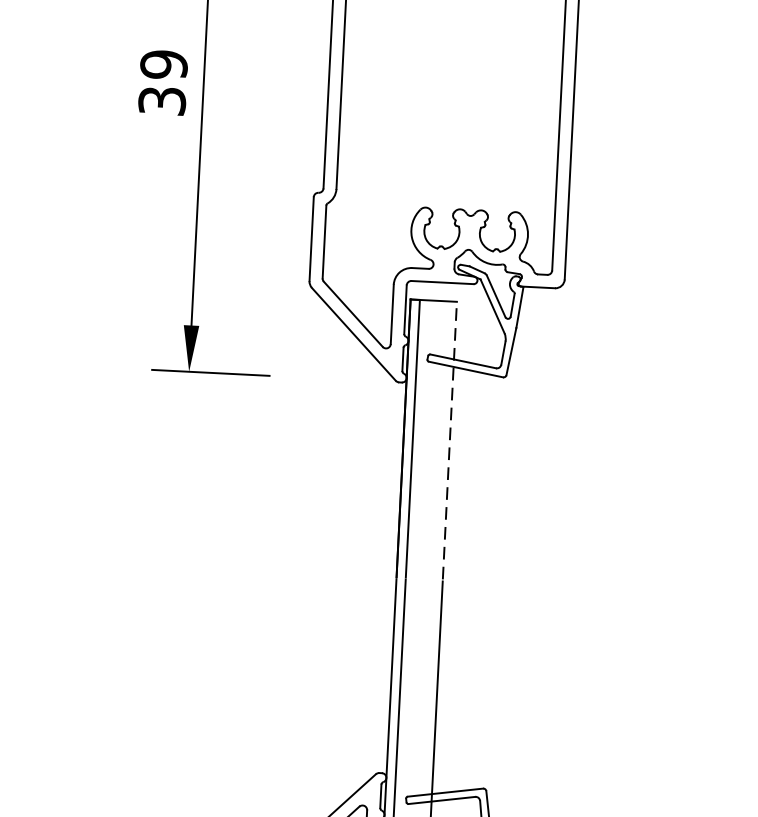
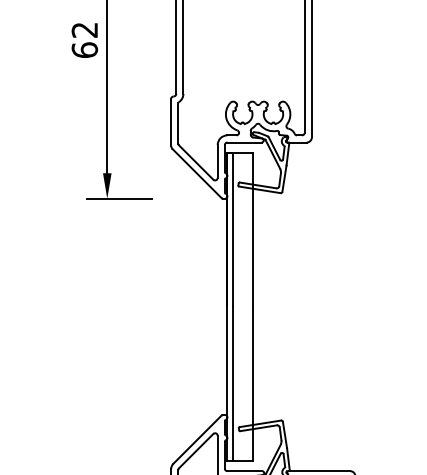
text: (162, 81) -> (84, 39), 39 -> 62
line: (450, 440) -> (253, 229), dashed -> solid

